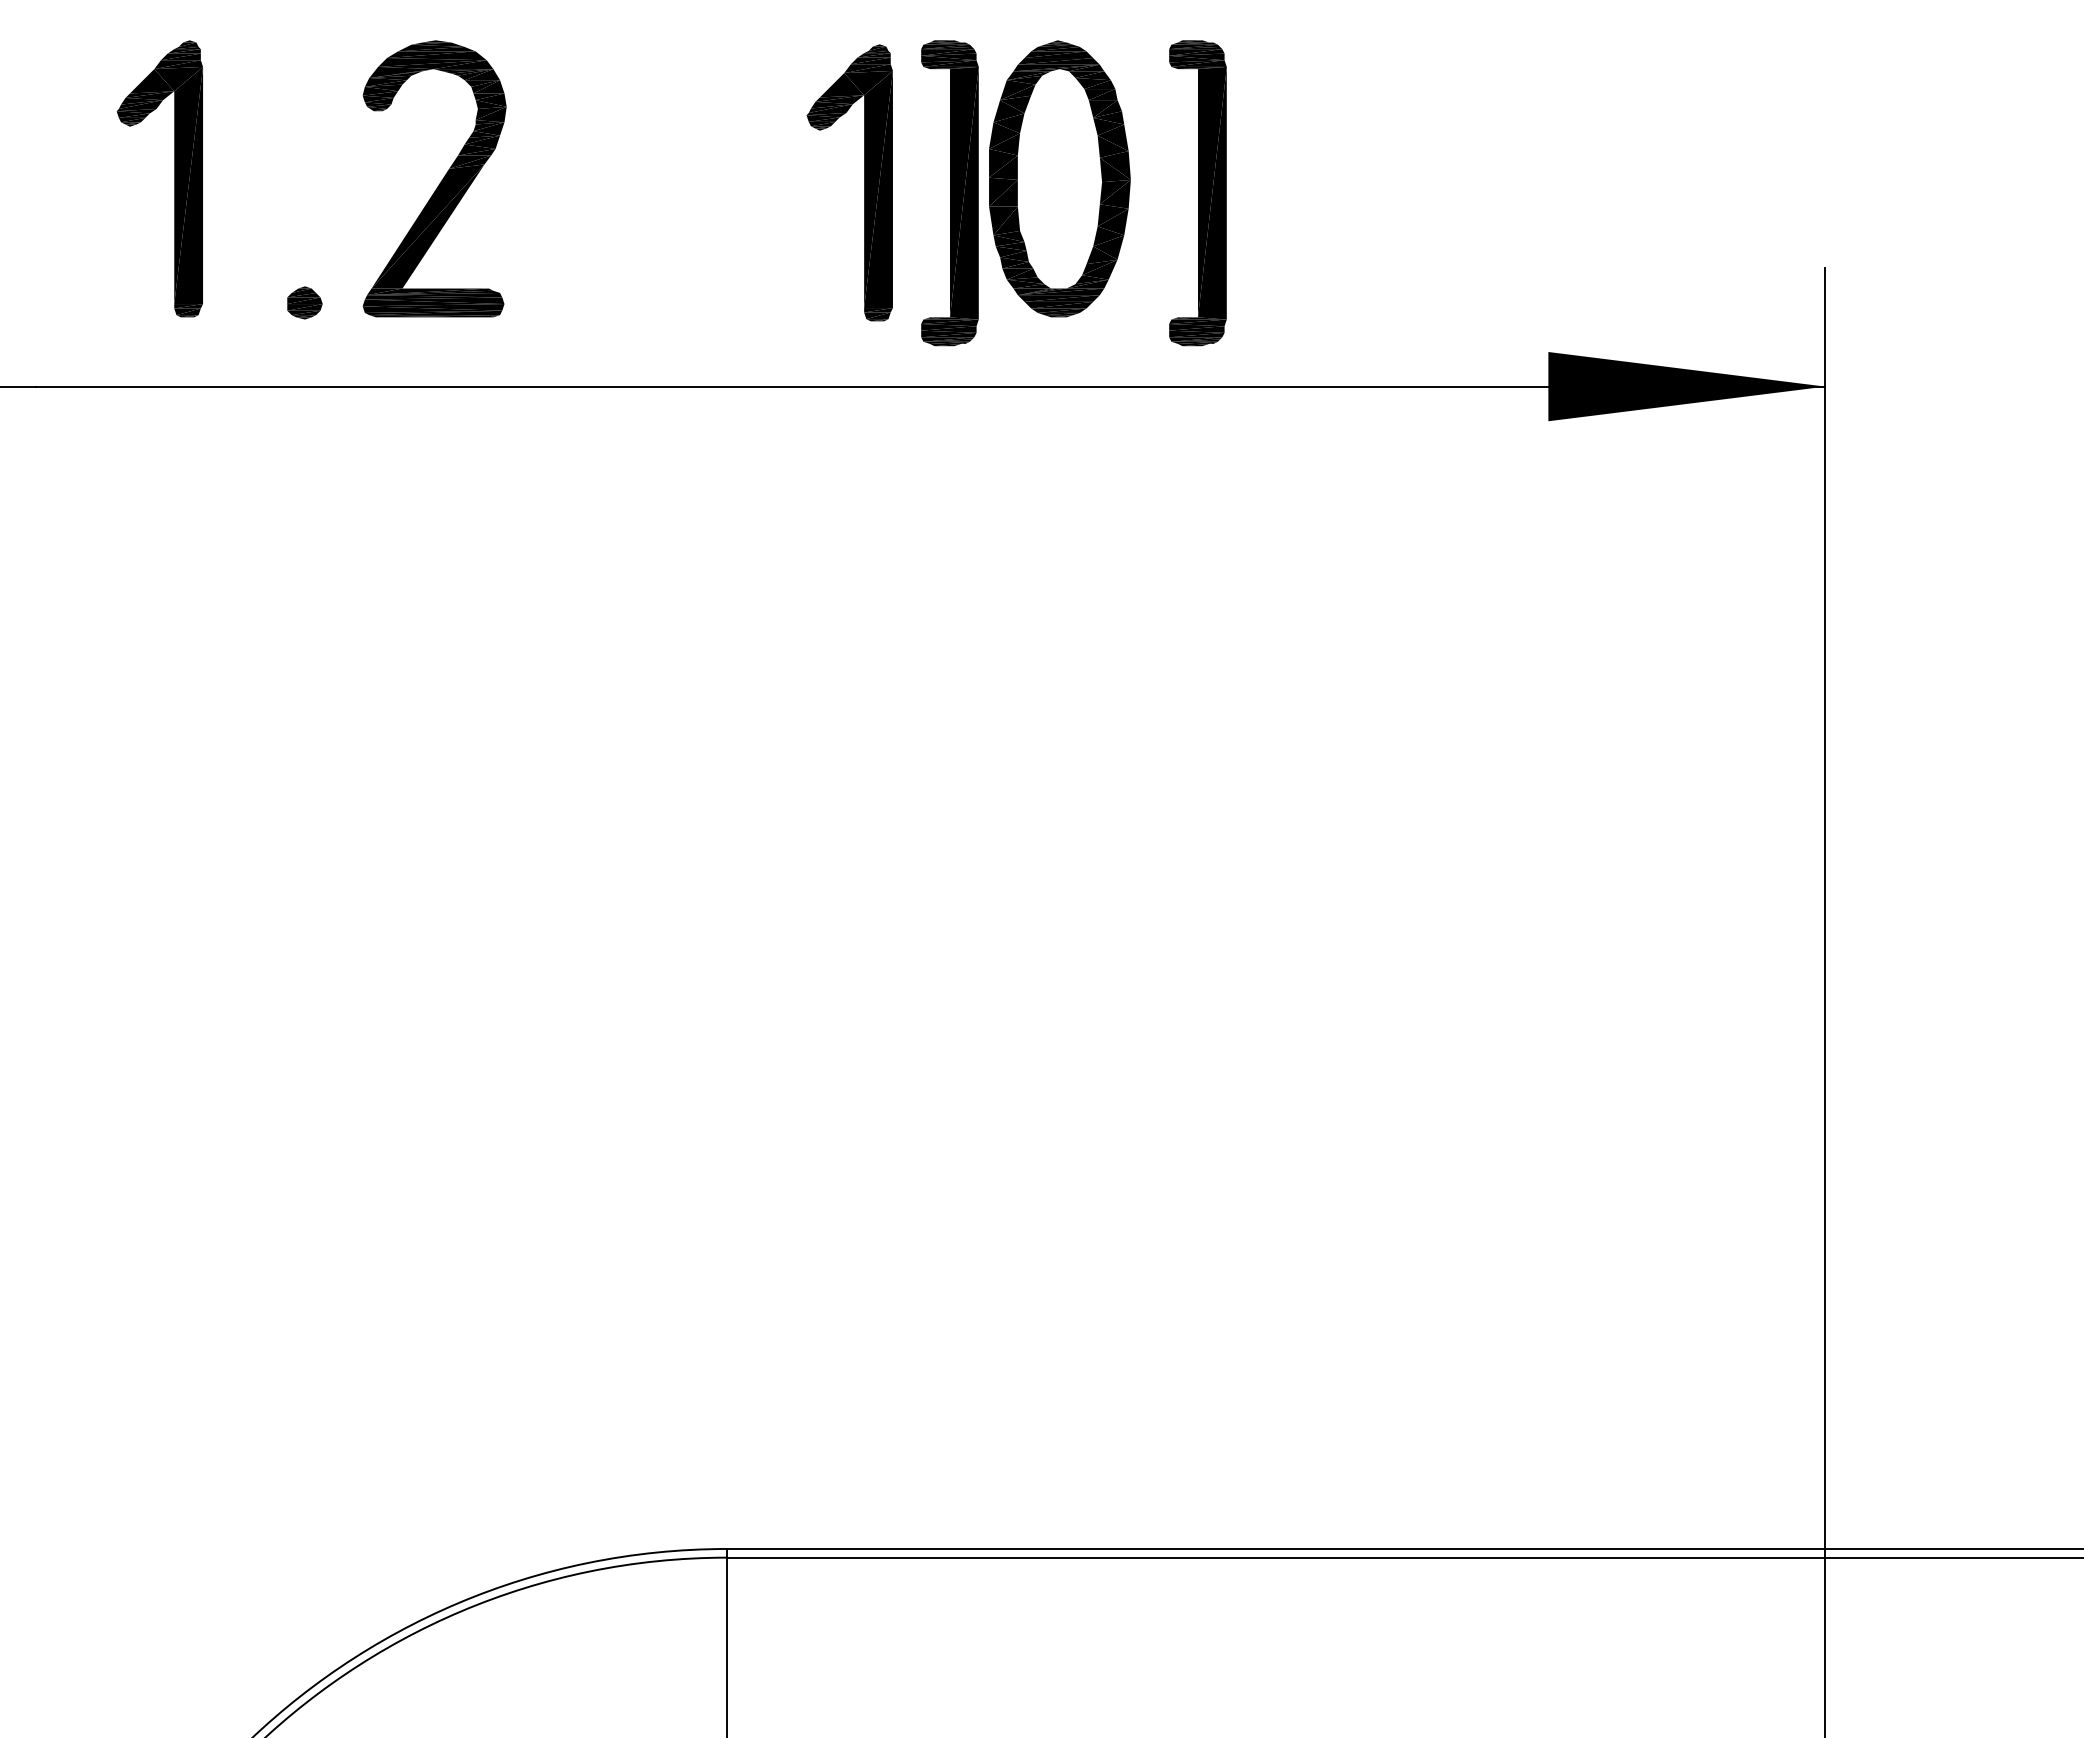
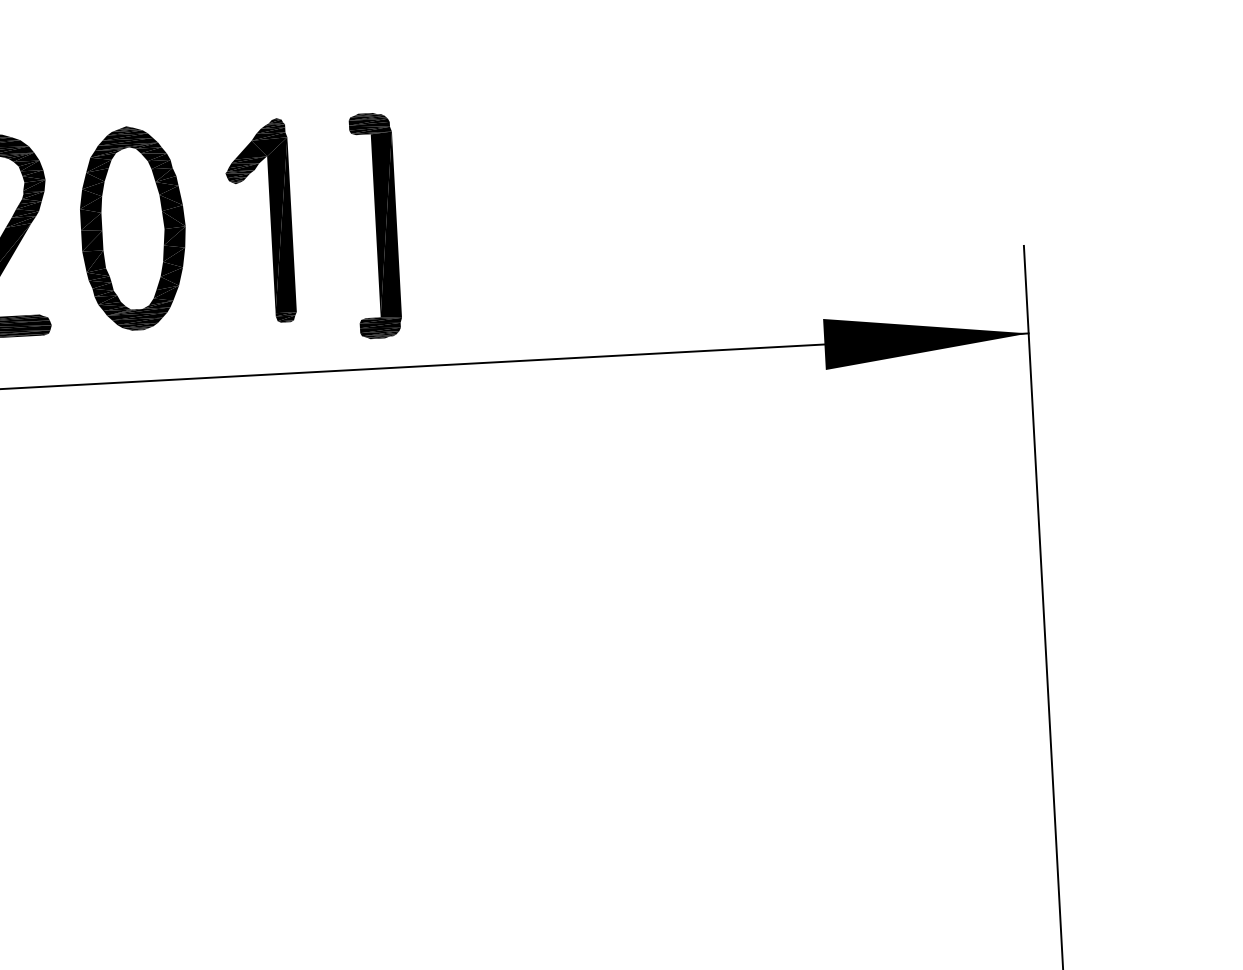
part: (1059, 178) -> (133, 228), moved
part: (864, 182) -> (270, 220), moved
part: (1197, 193) -> (558, 216), removed

